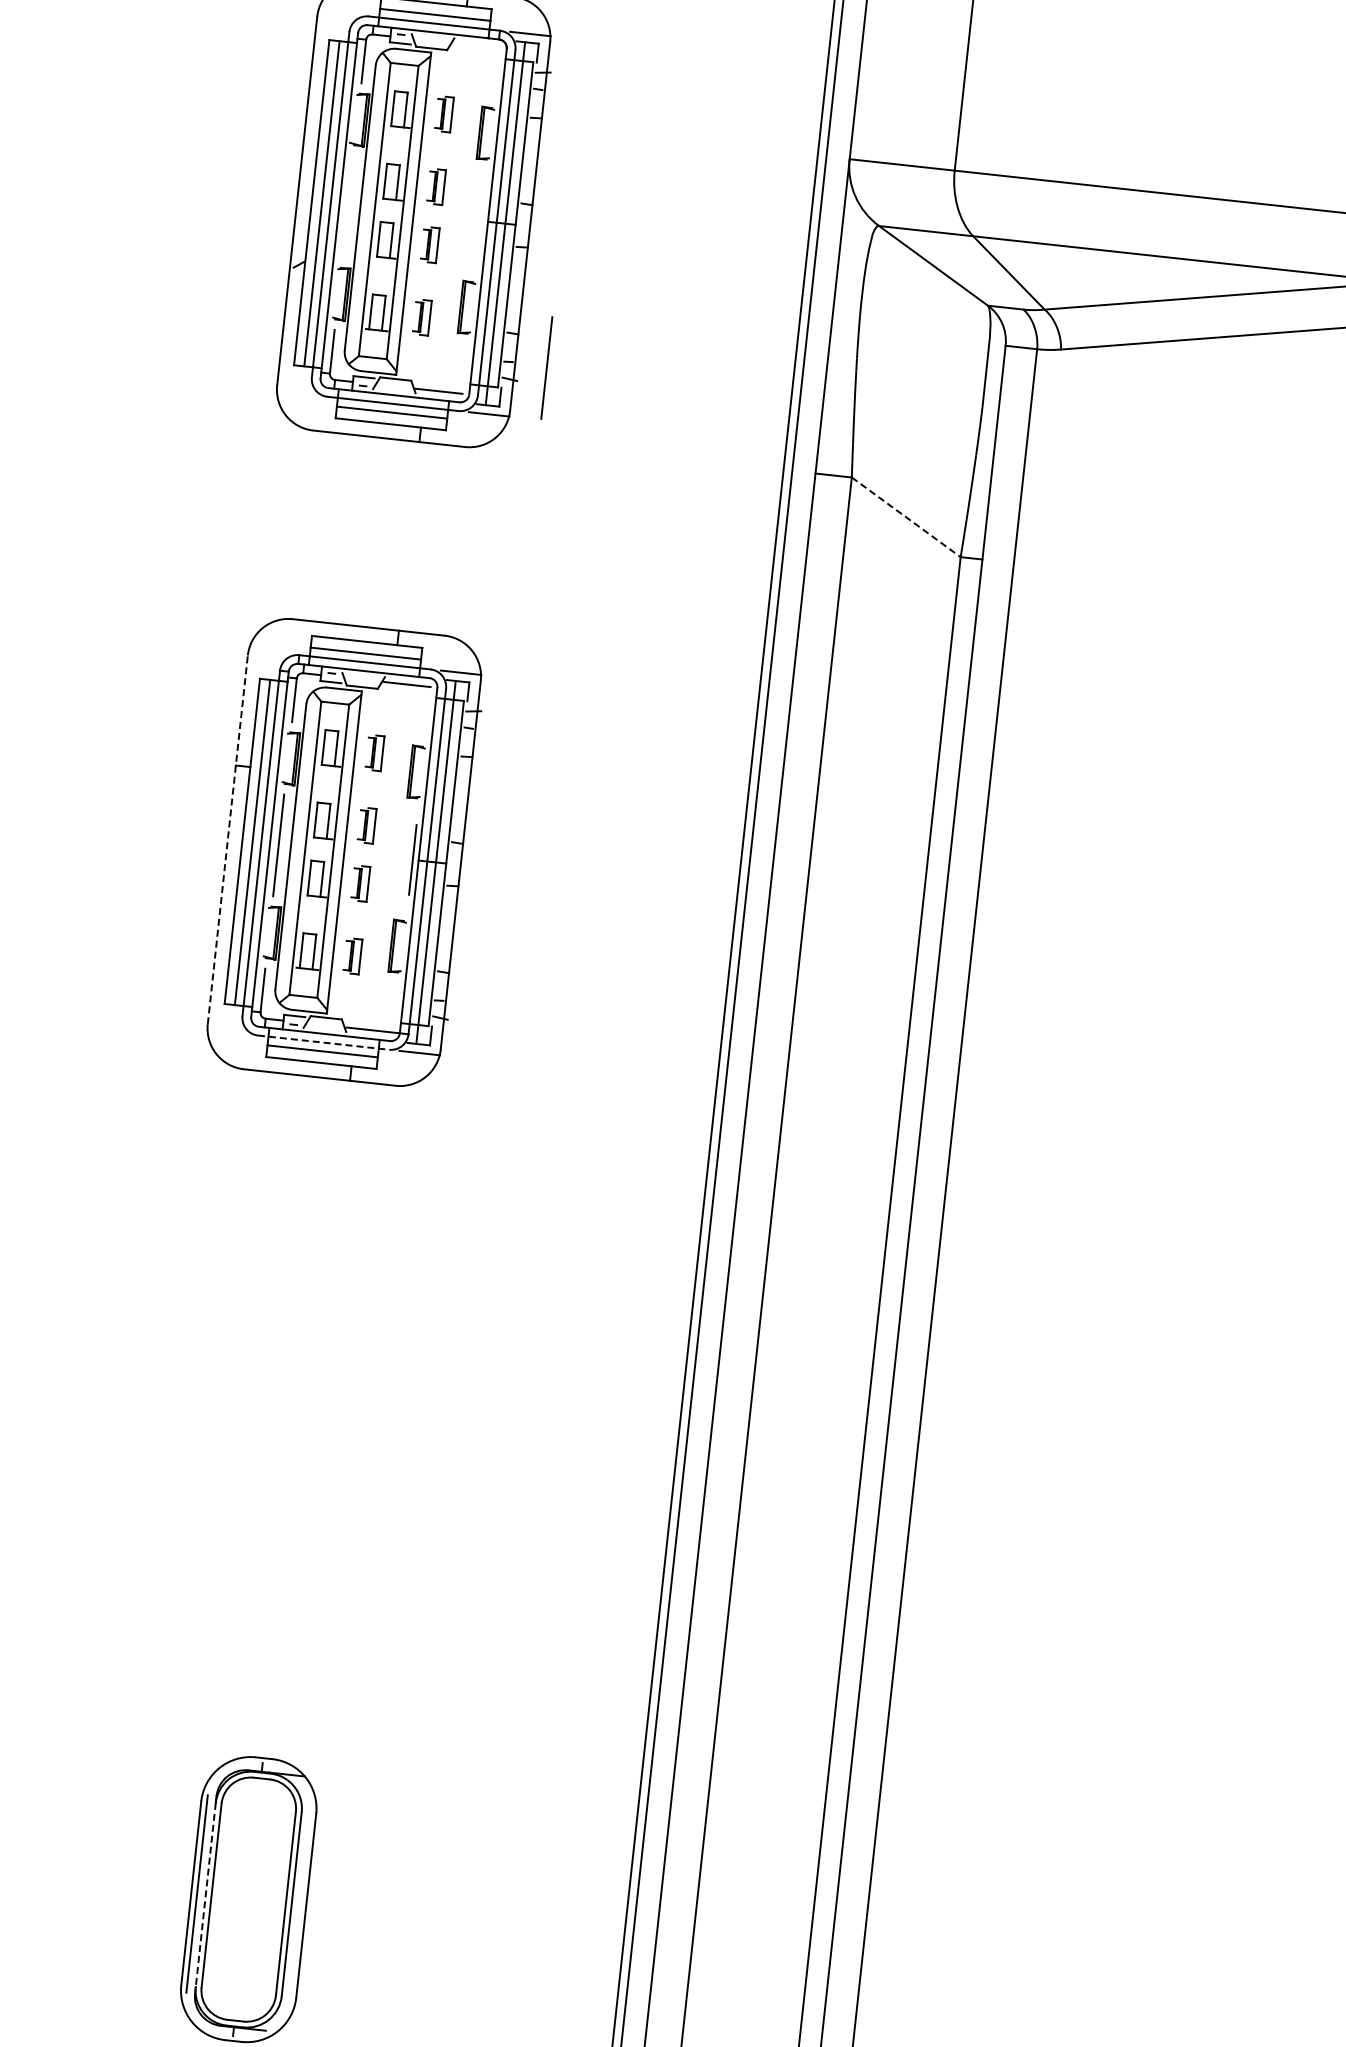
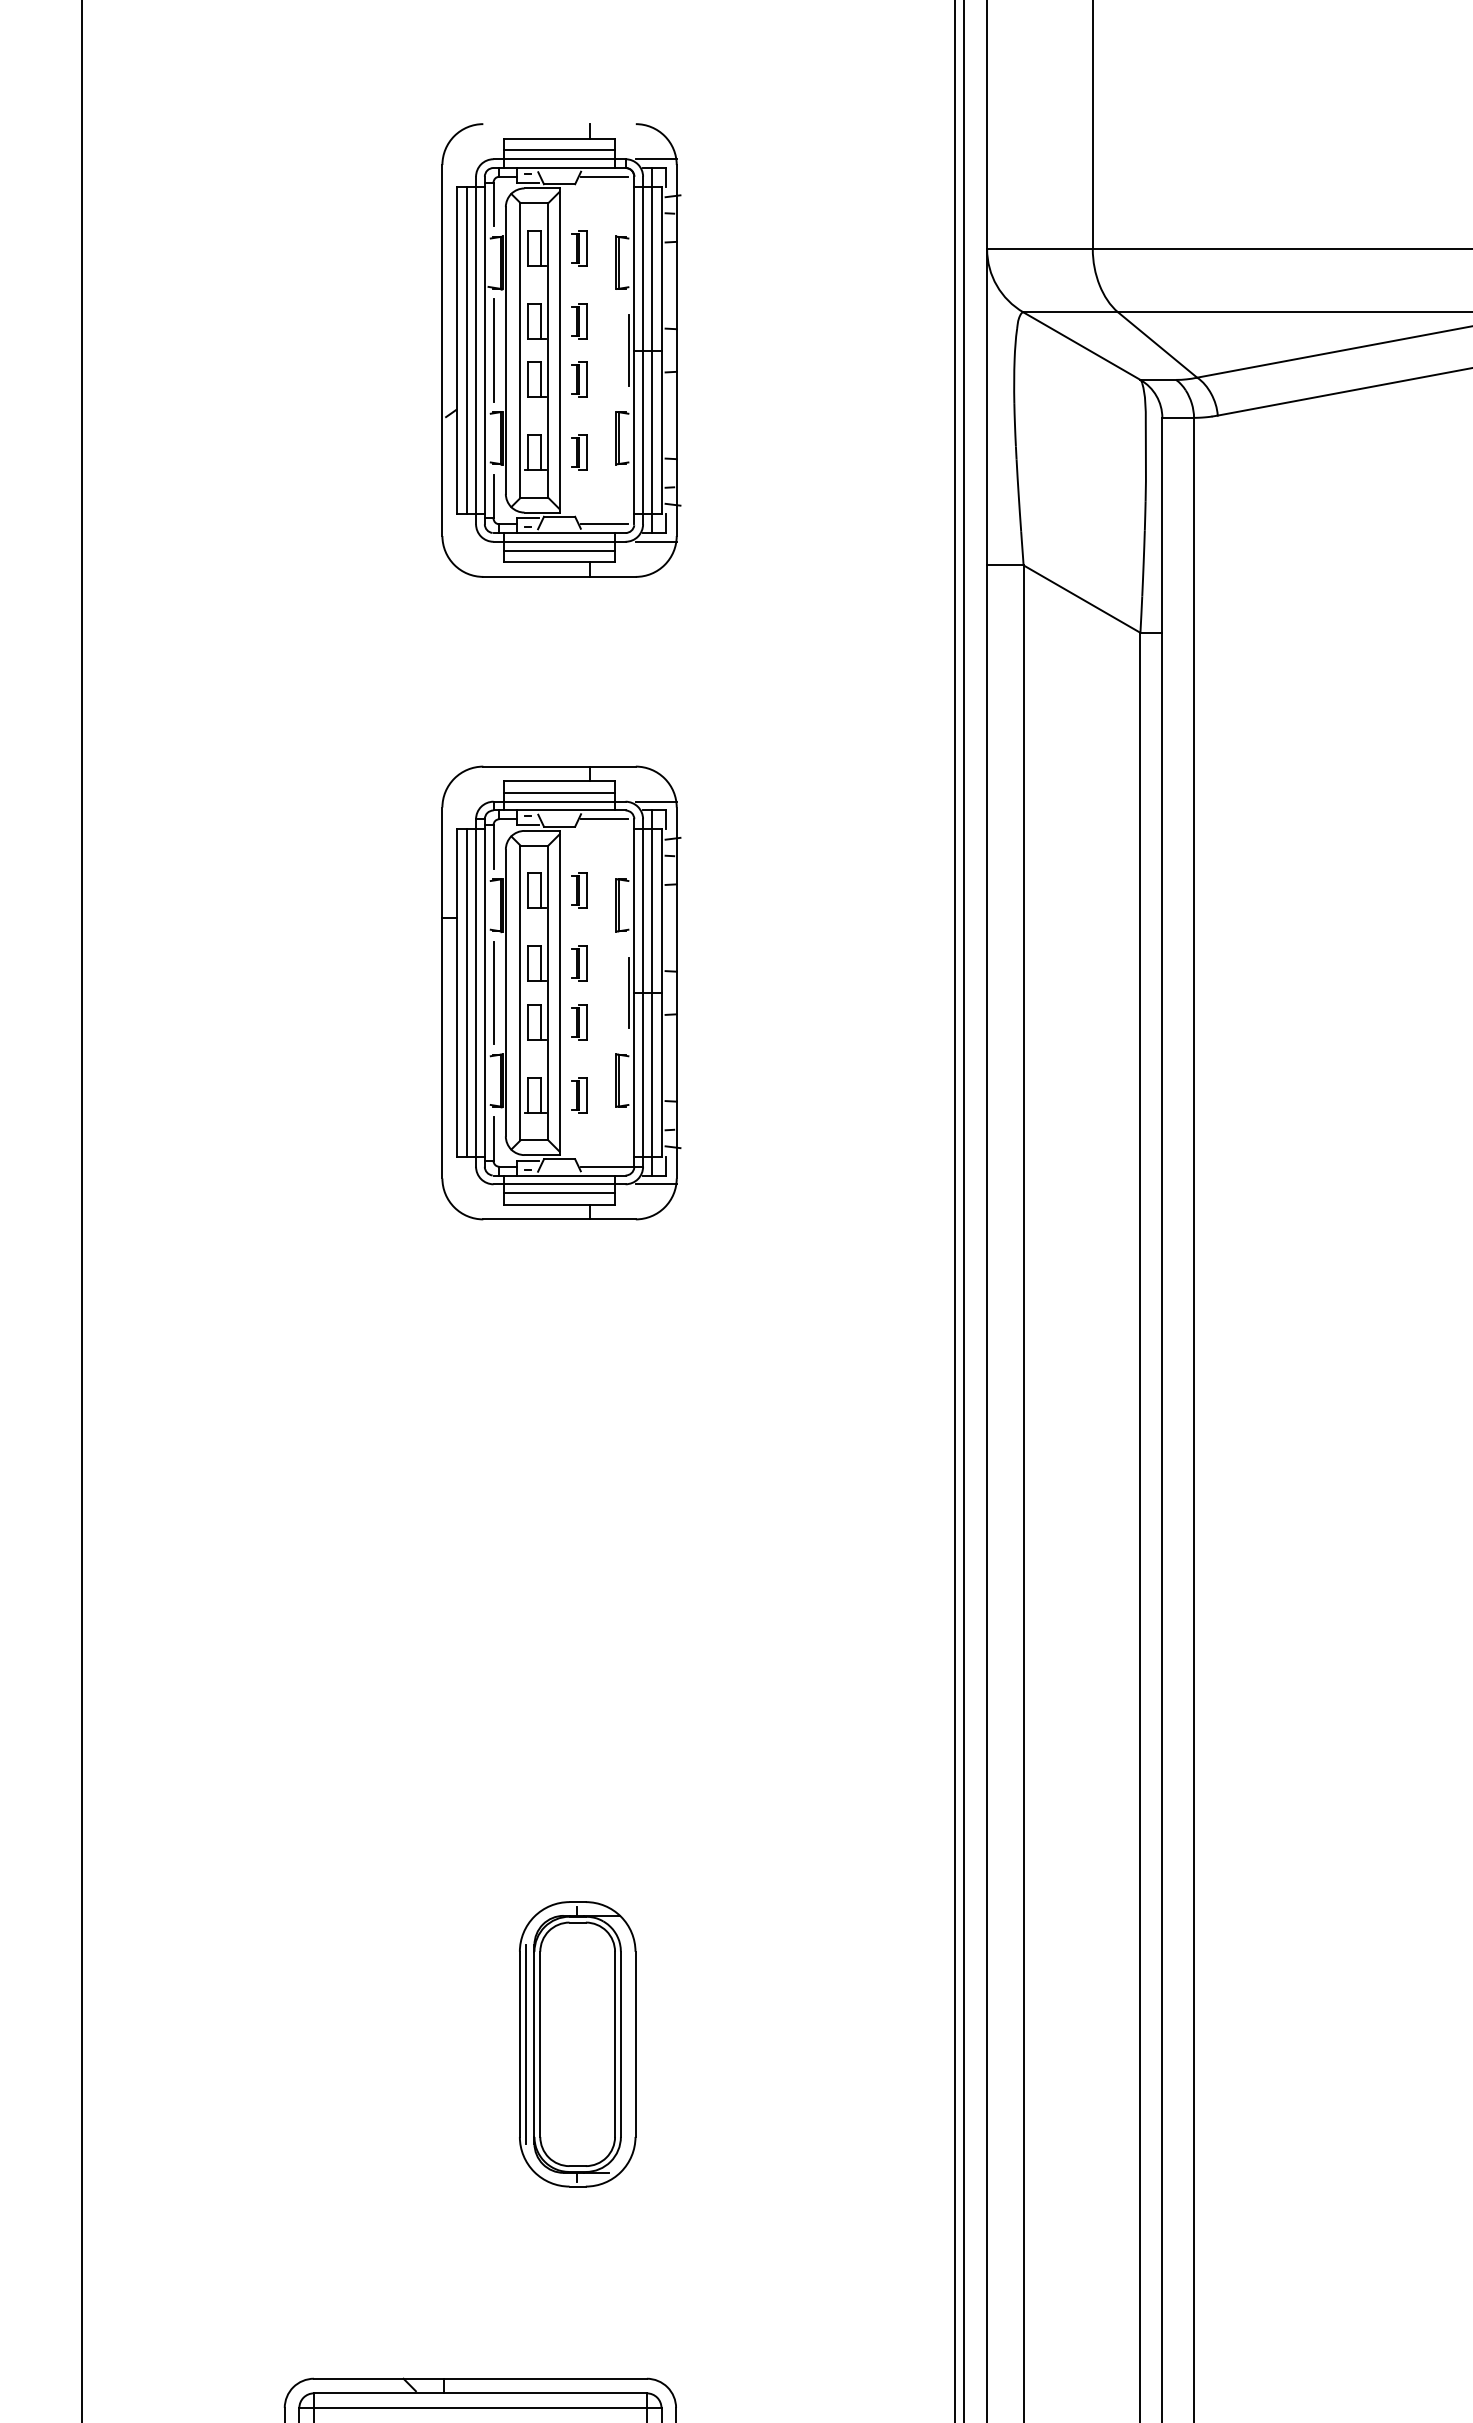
line: (476, 45) -> (603, 176), added
line: (482, 221) -> (628, 350), added
line: (546, 367) -> (493, 350), moved
line: (906, 517) -> (1082, 599), dashed -> solid
line: (227, 839) -> (442, 992), dashed -> solid
line: (324, 1042) -> (560, 1184), dashed -> solid
line: (205, 1895) -> (534, 2044), dashed -> solid

